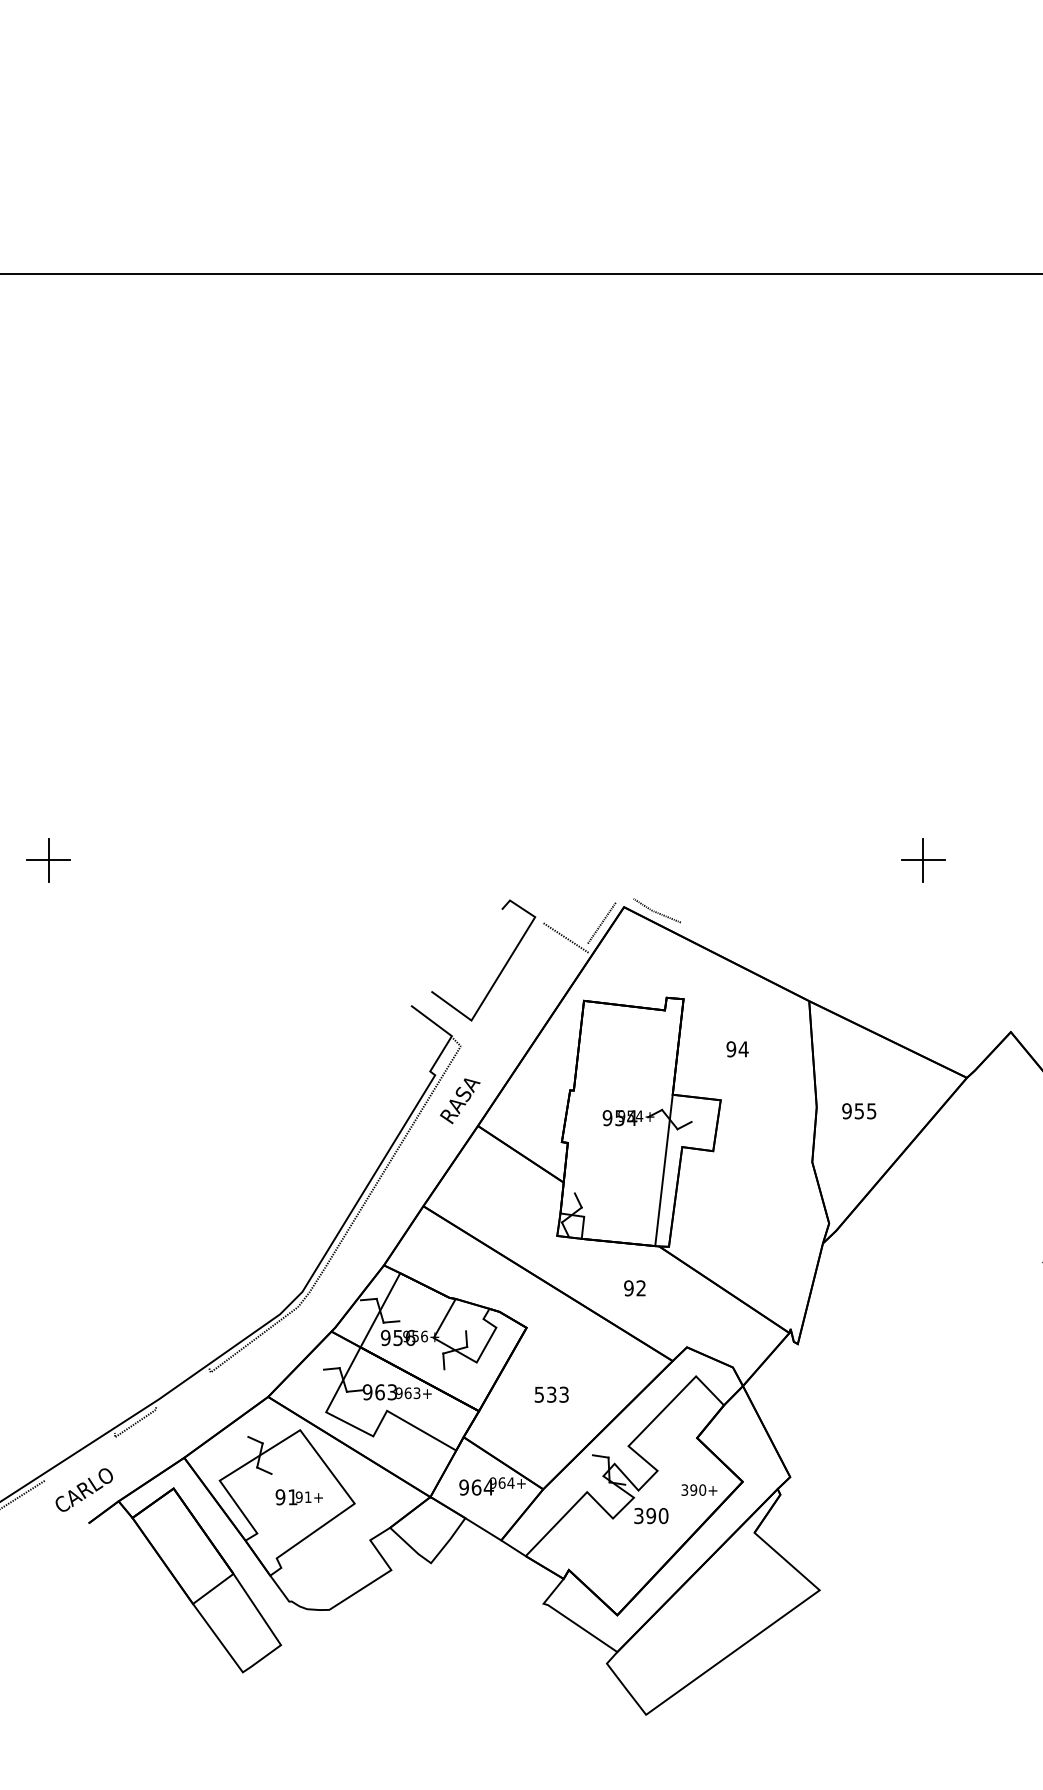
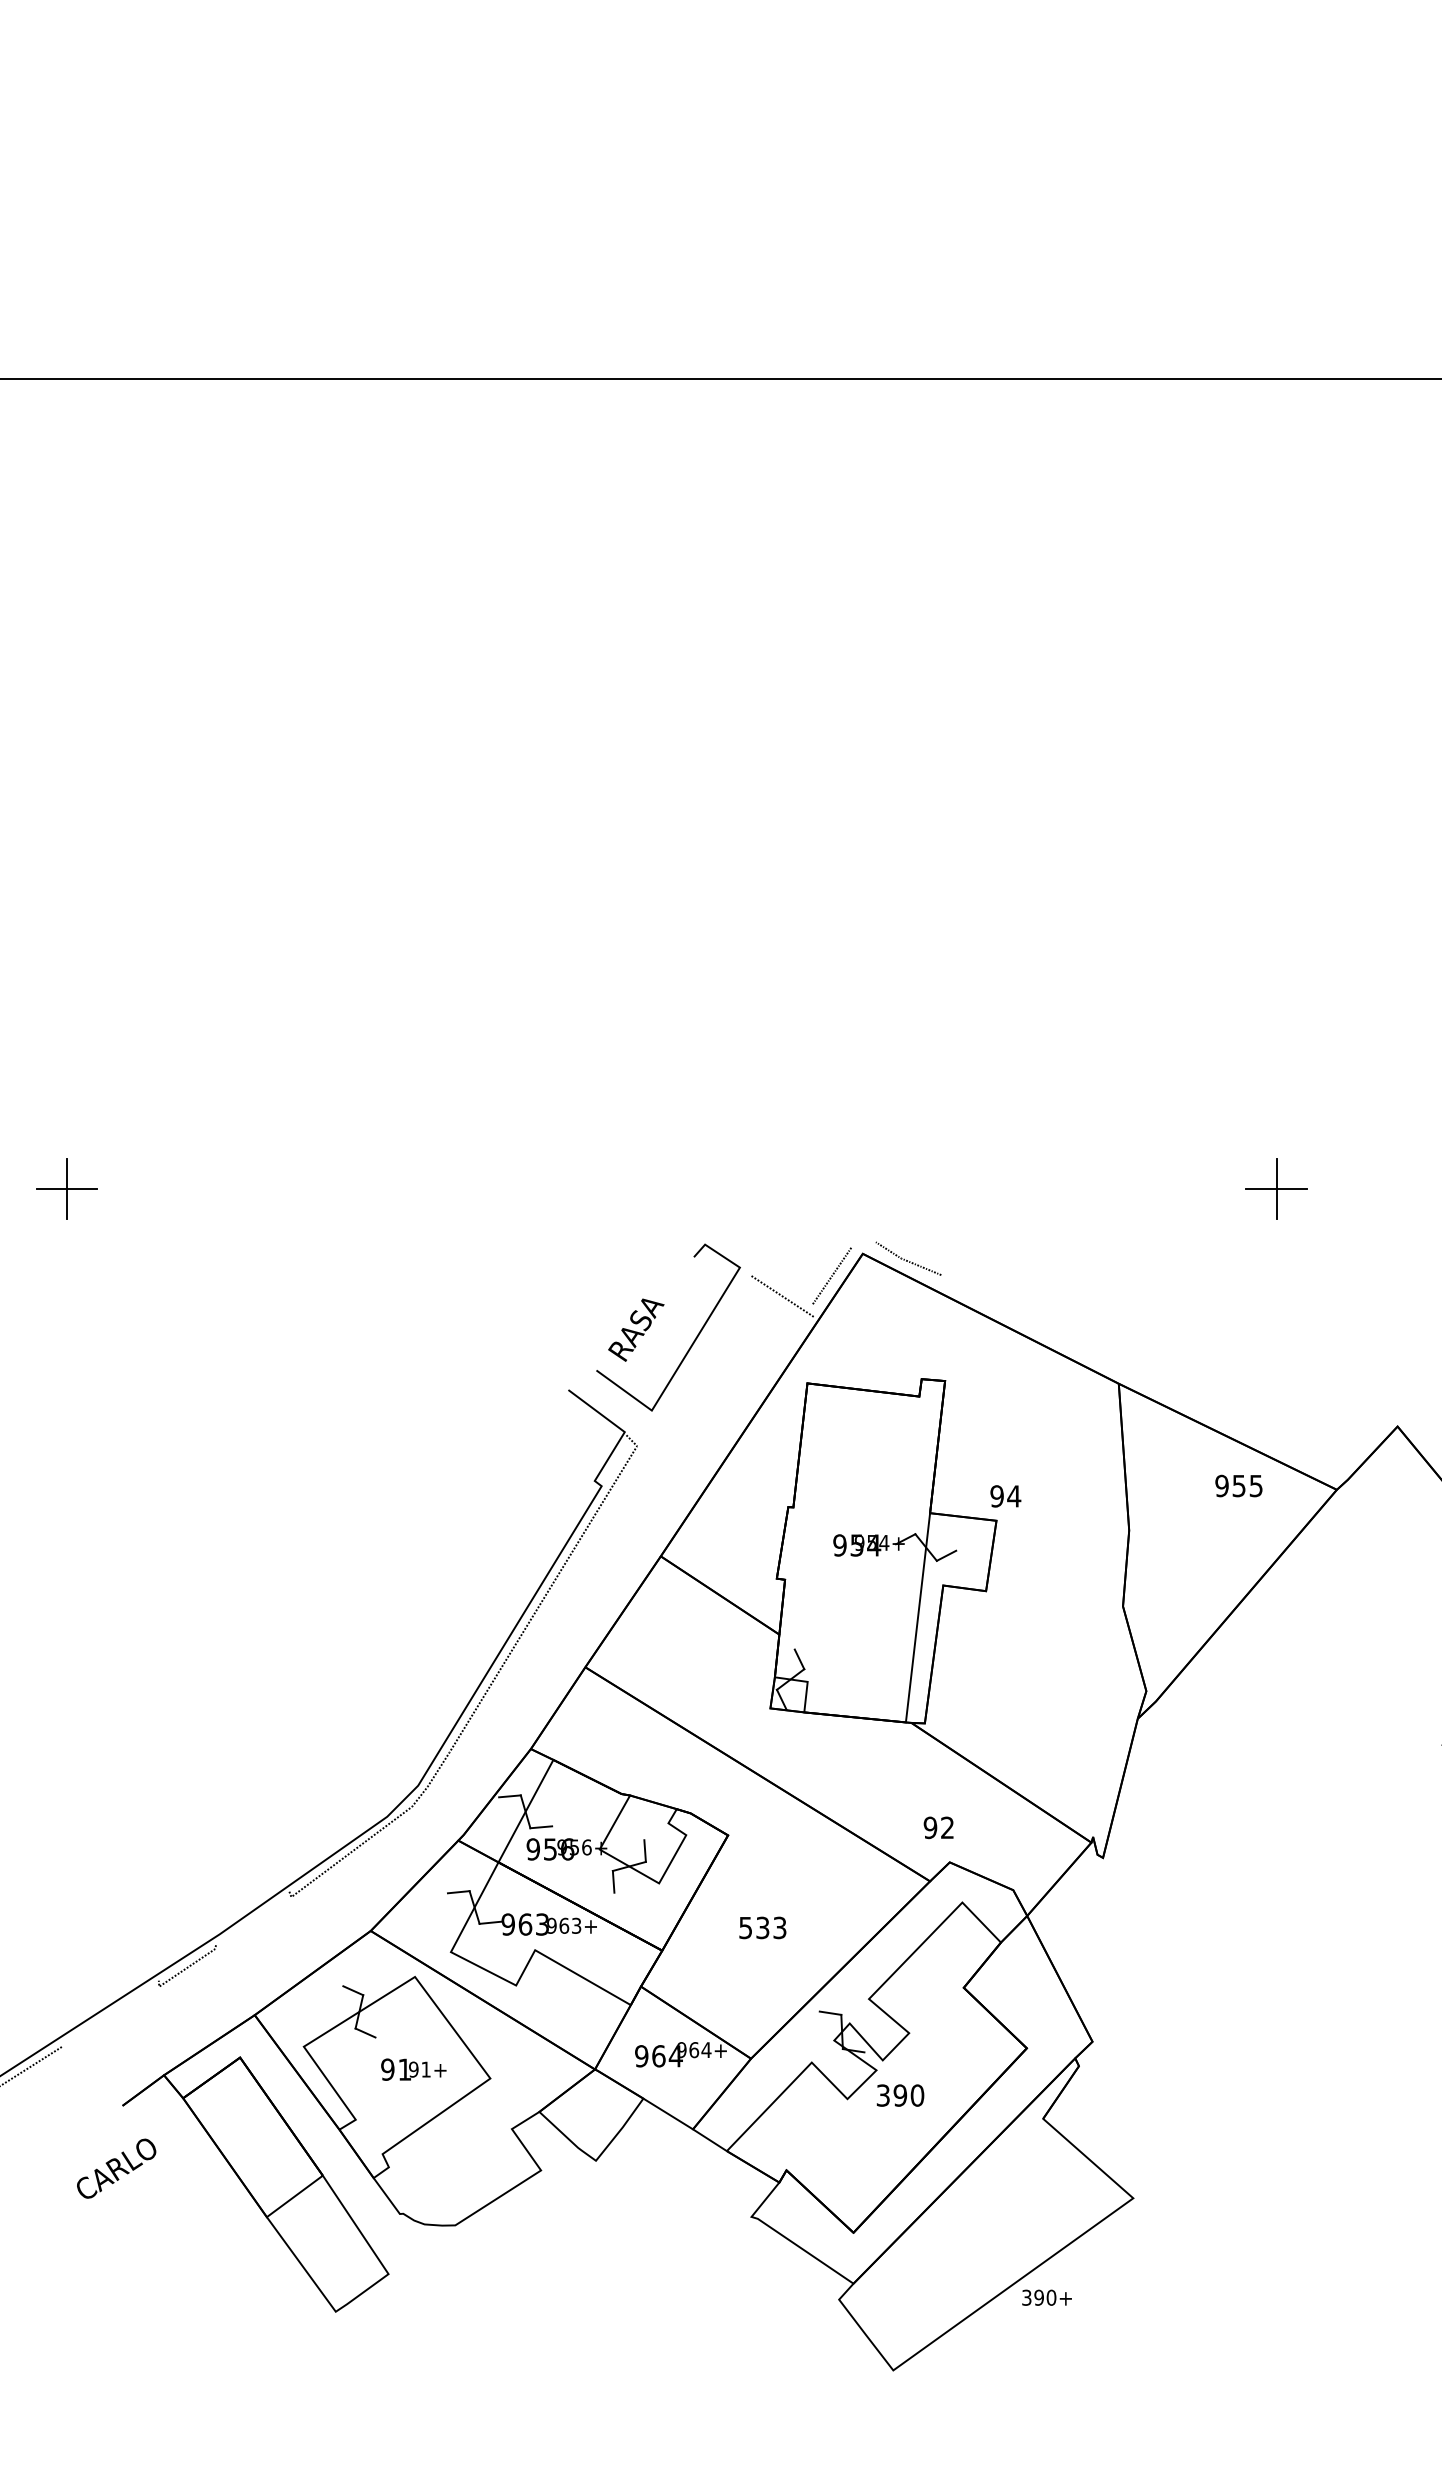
text: (737, 1049) -> (1005, 1496), moved
text: (460, 1100) -> (636, 1329), moved
text: (858, 1110) -> (1238, 1485), moved
text: (634, 1288) -> (938, 1827), moved
text: (84, 1489) -> (116, 2168), moved
text: (699, 1489) -> (1046, 2297), moved

